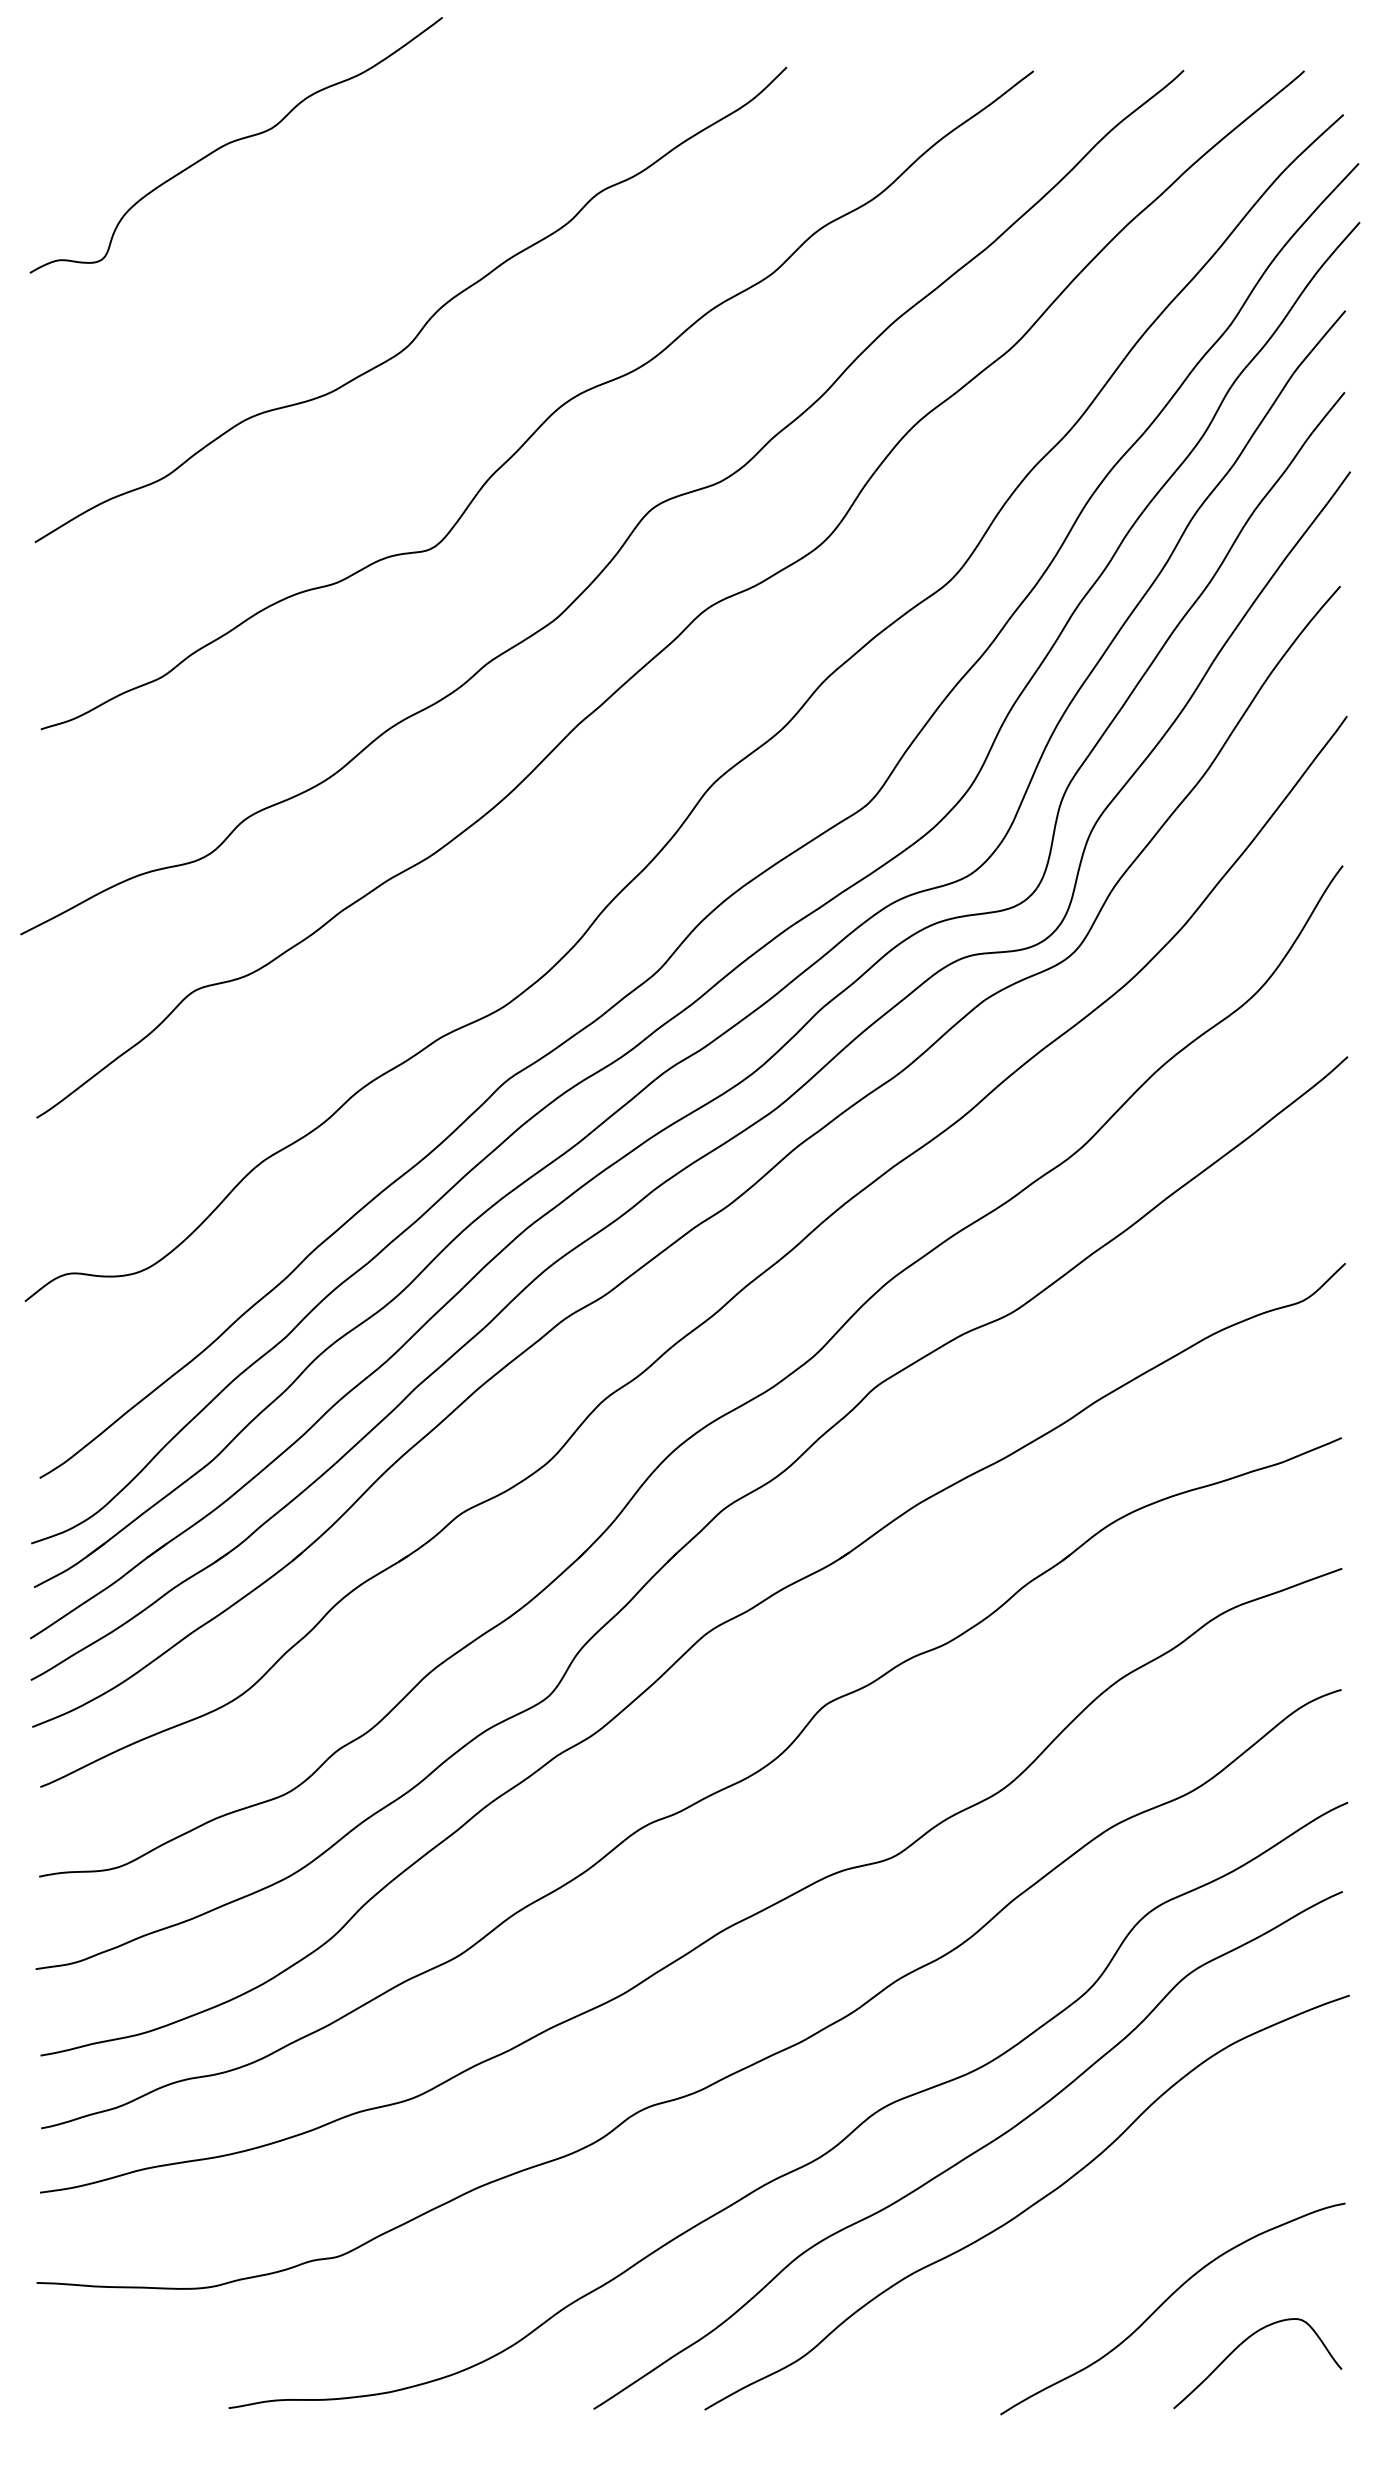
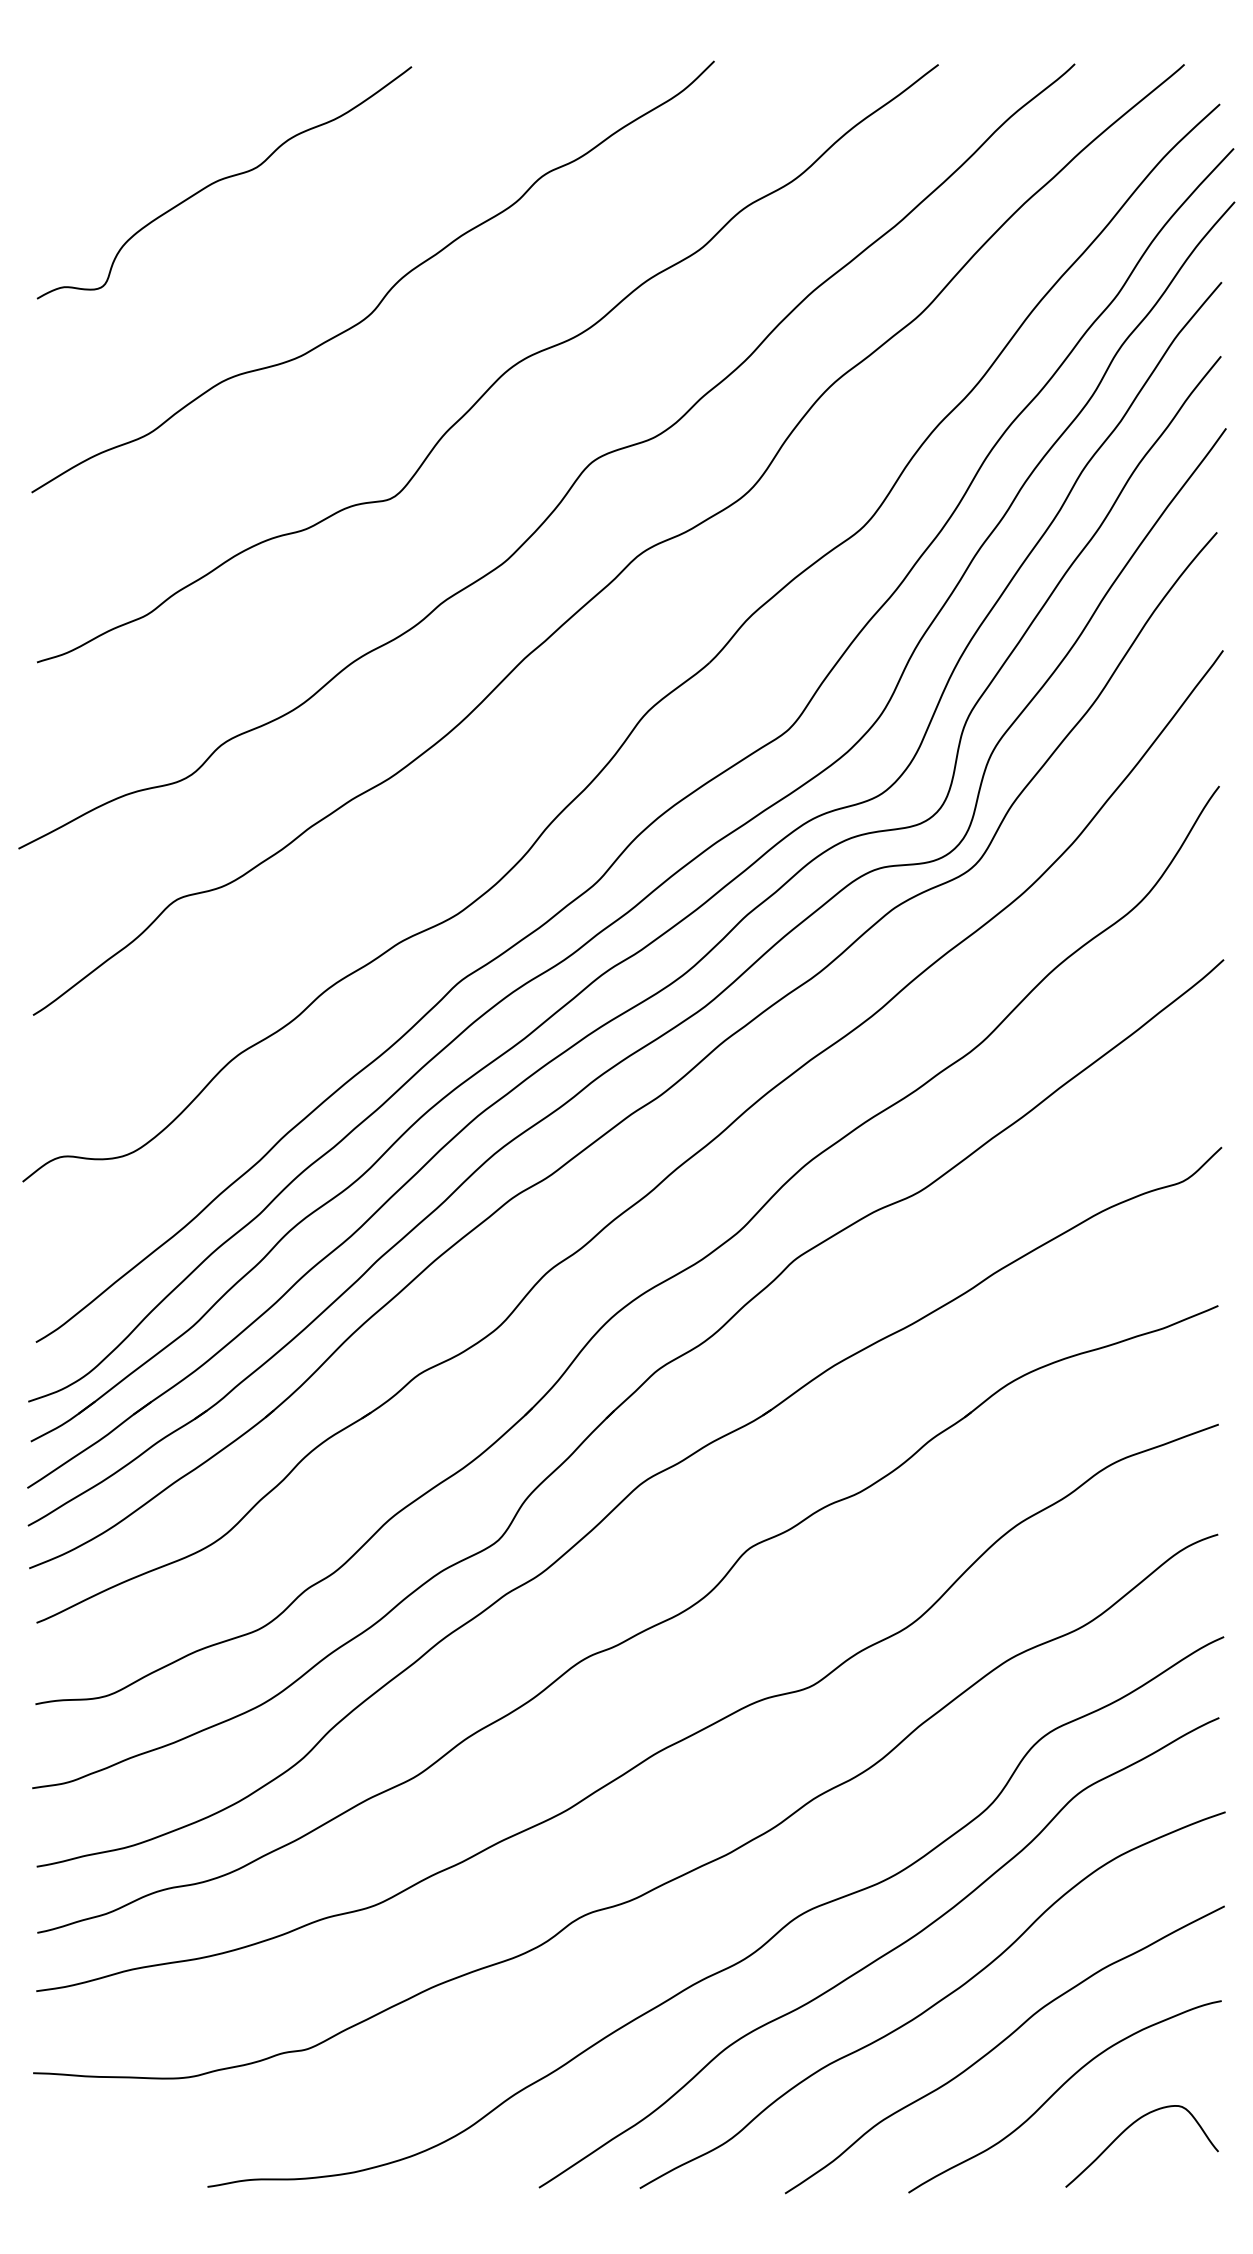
curve: (234, 142) -> (222, 180), moved
curve: (1101, 2251) -> (1000, 2044), added

